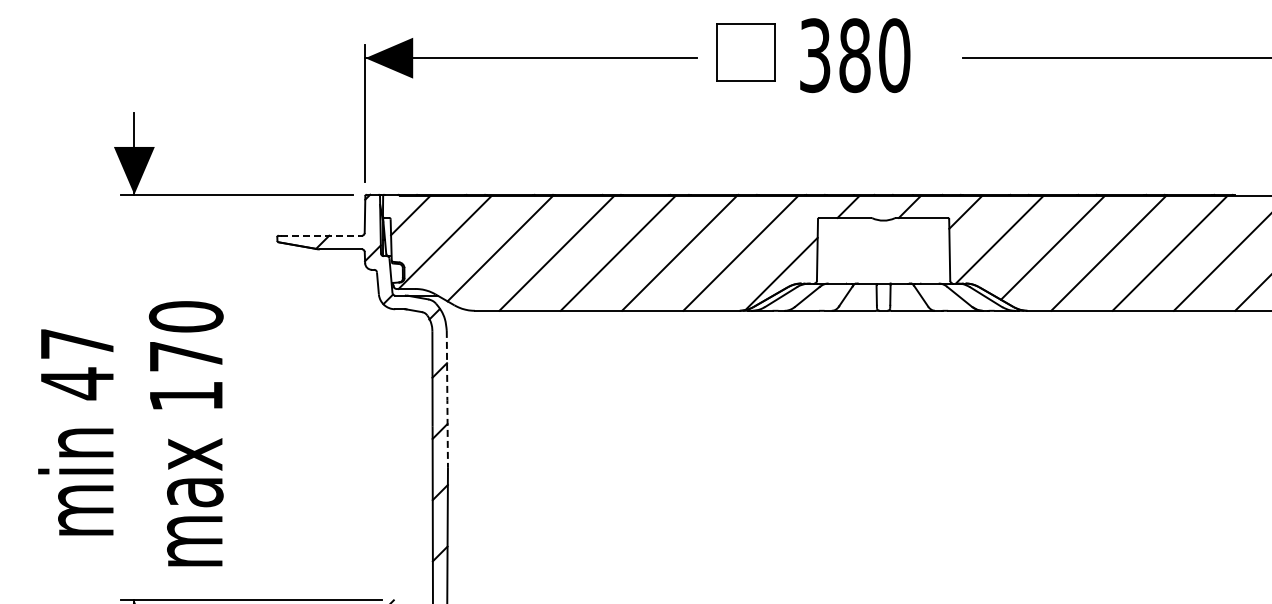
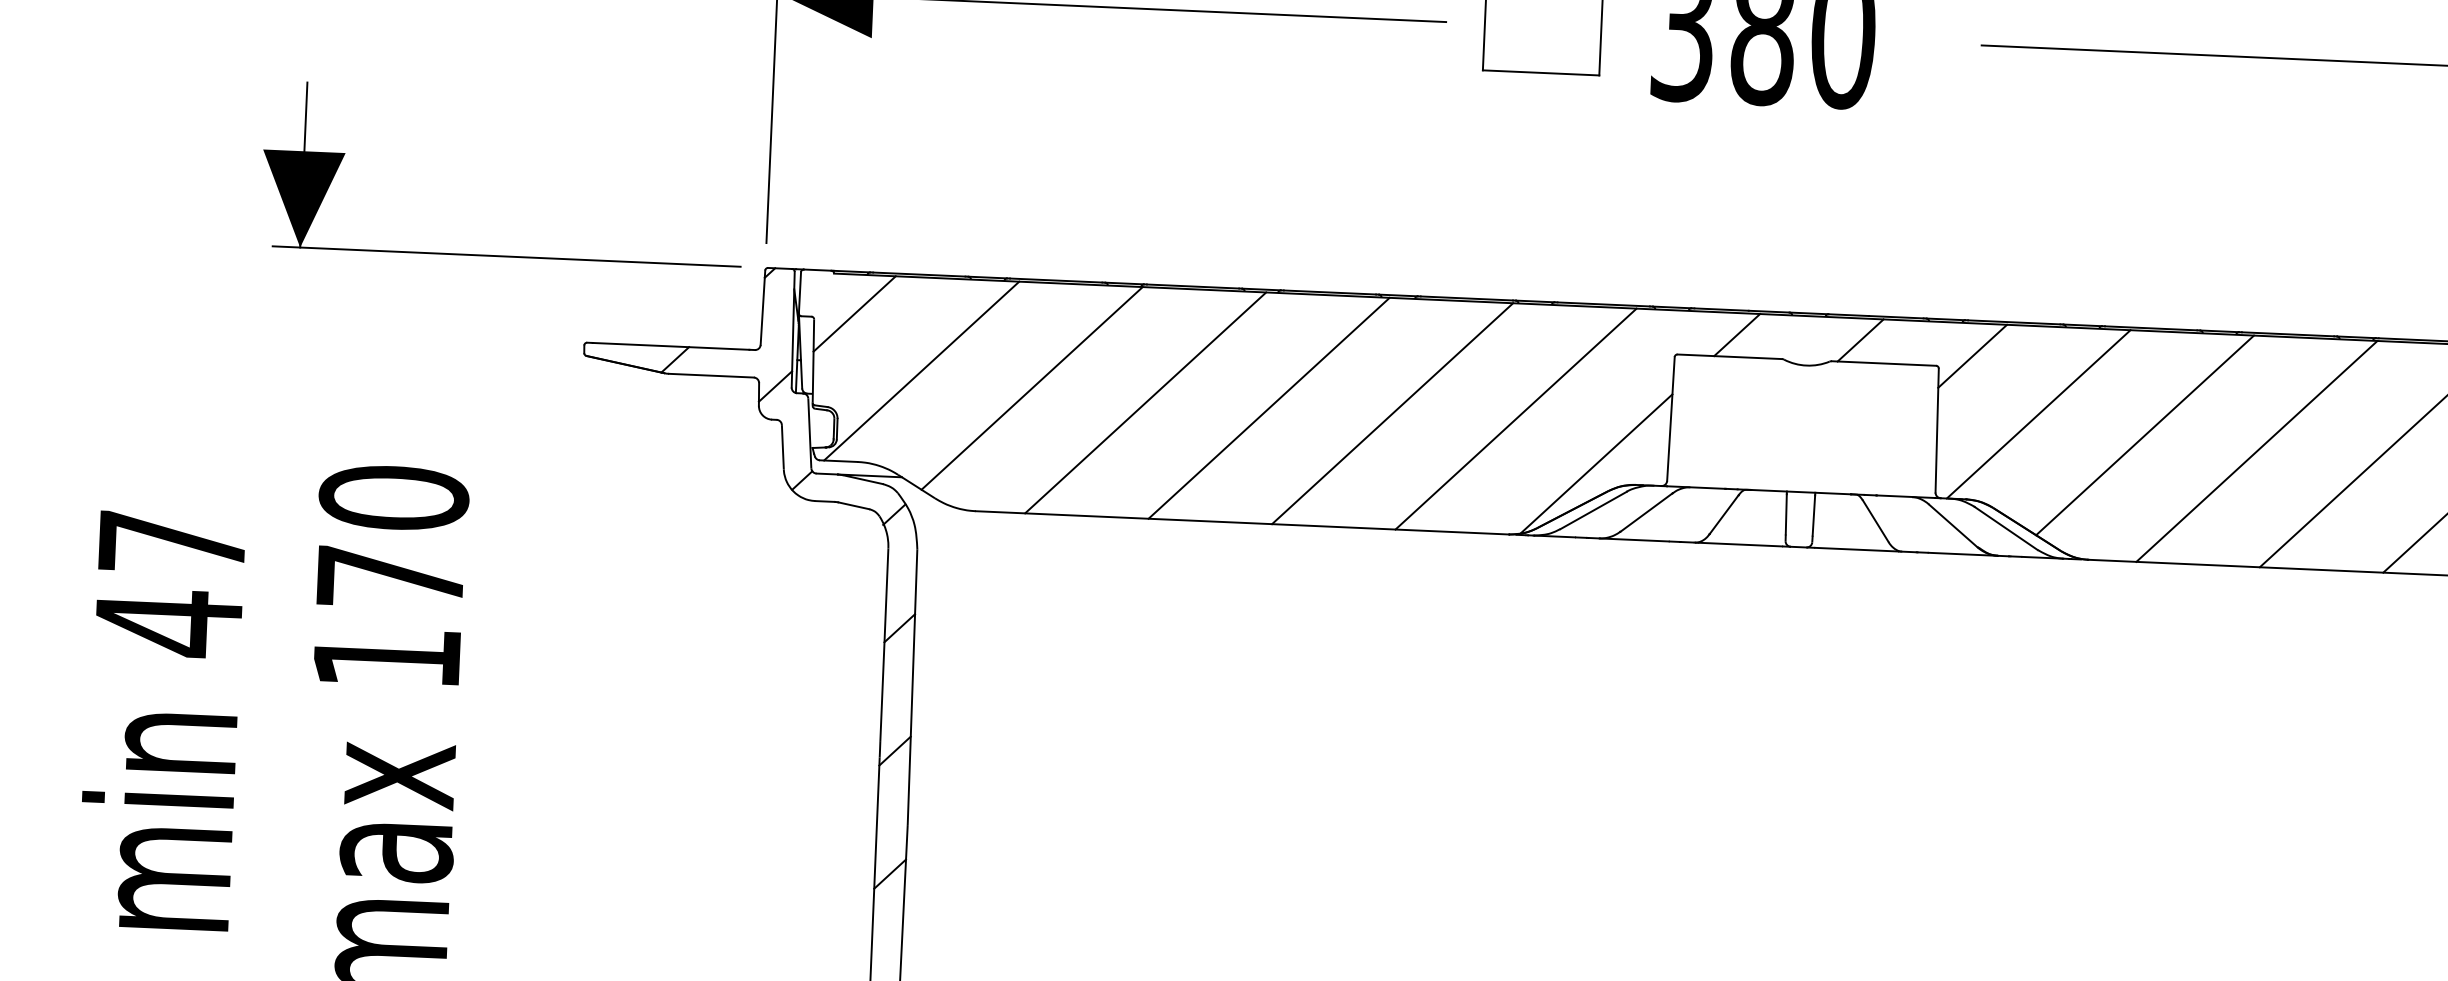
line: (320, 235) -> (671, 345), dashed -> solid
line: (447, 400) -> (912, 689), dashed -> solid

